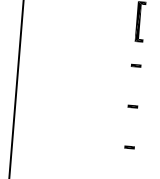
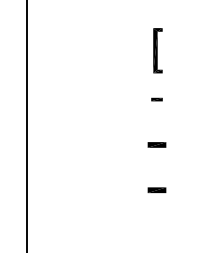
part: (132, 106) -> (156, 144), size x1.6
part: (129, 147) -> (156, 190), size x1.6

